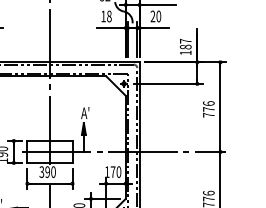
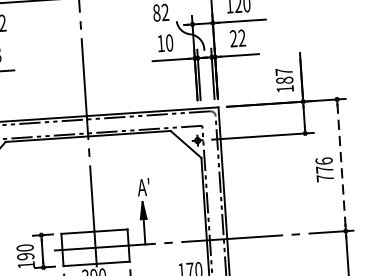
text: (109, 16) -> (169, 43), 18 -> 10
text: (158, 16) -> (241, 38), 20 -> 22
line: (220, 107) -> (341, 165), solid -> dashed

